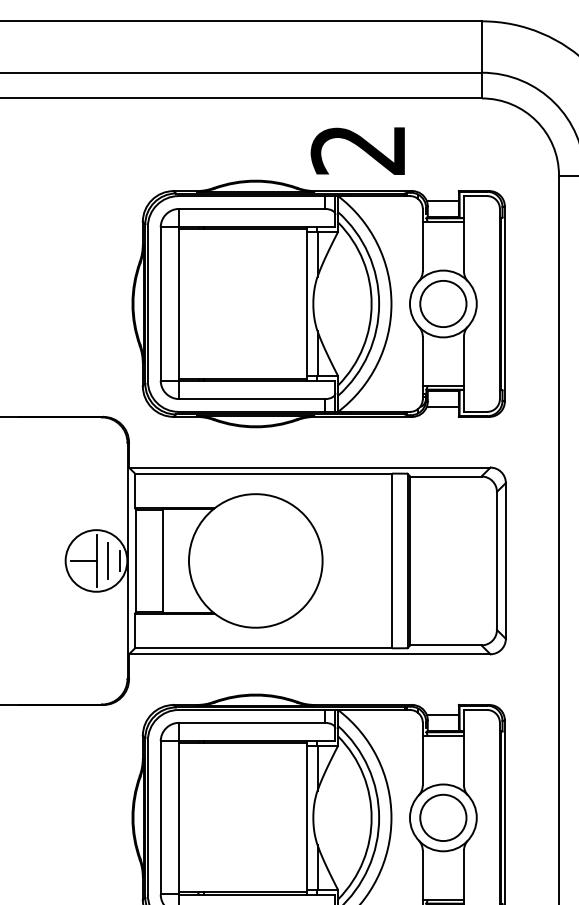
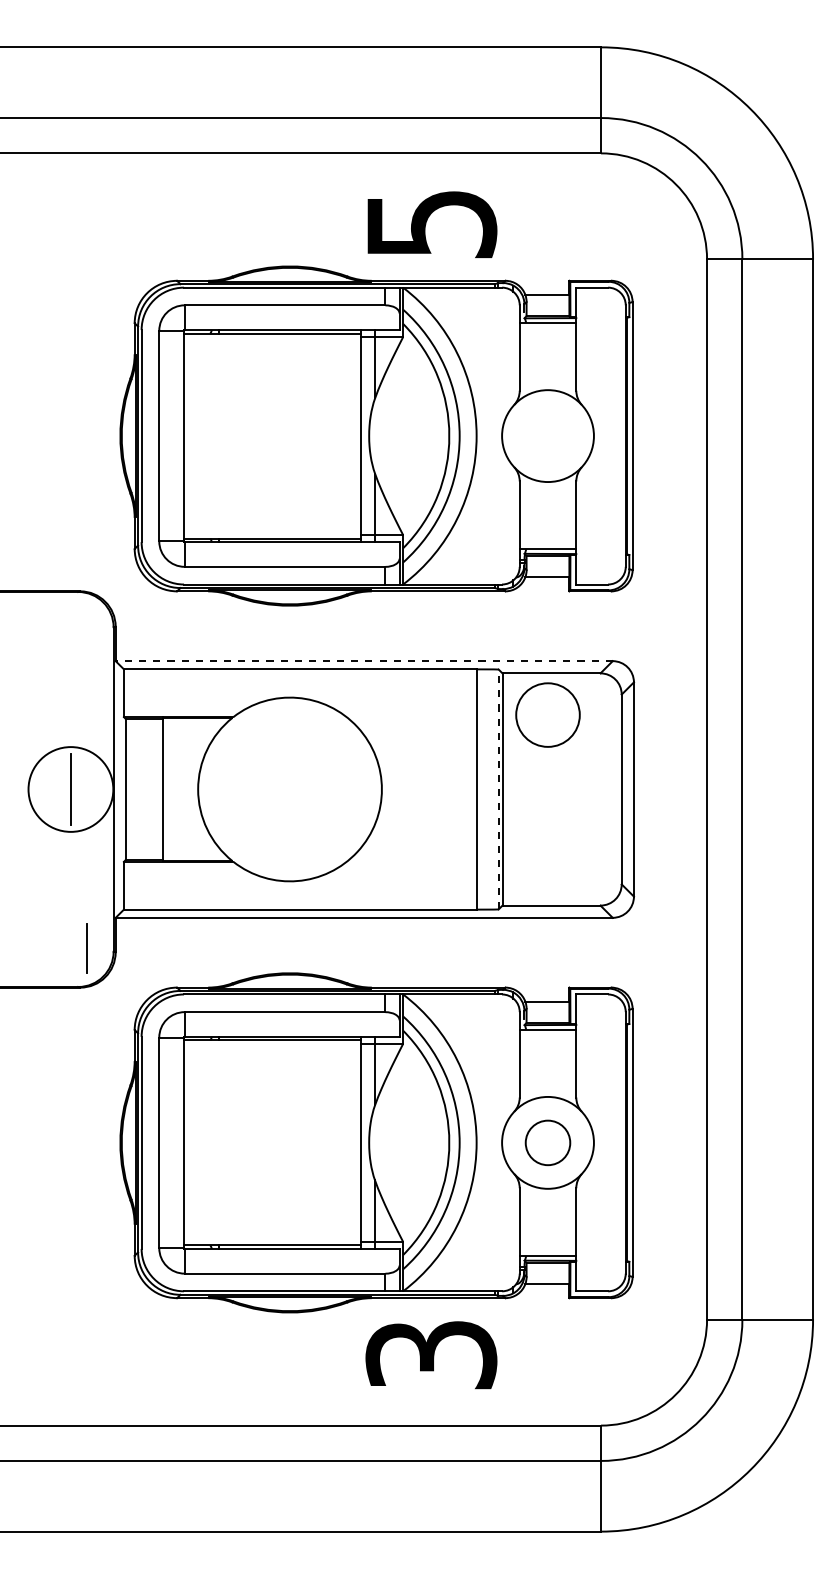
text: (358, 150) -> (431, 224), 2 -> 5
circle: (443, 303) -> (547, 714), moved
line: (309, 467) -> (364, 661), solid -> dashed
line: (83, 560) -> (52, 789), removed
line: (107, 560) -> (86, 948), moved
line: (120, 560) -> (103, 789), removed
line: (407, 560) -> (498, 789), solid -> dashed
circle: (443, 817) -> (547, 1142), size x0.7

